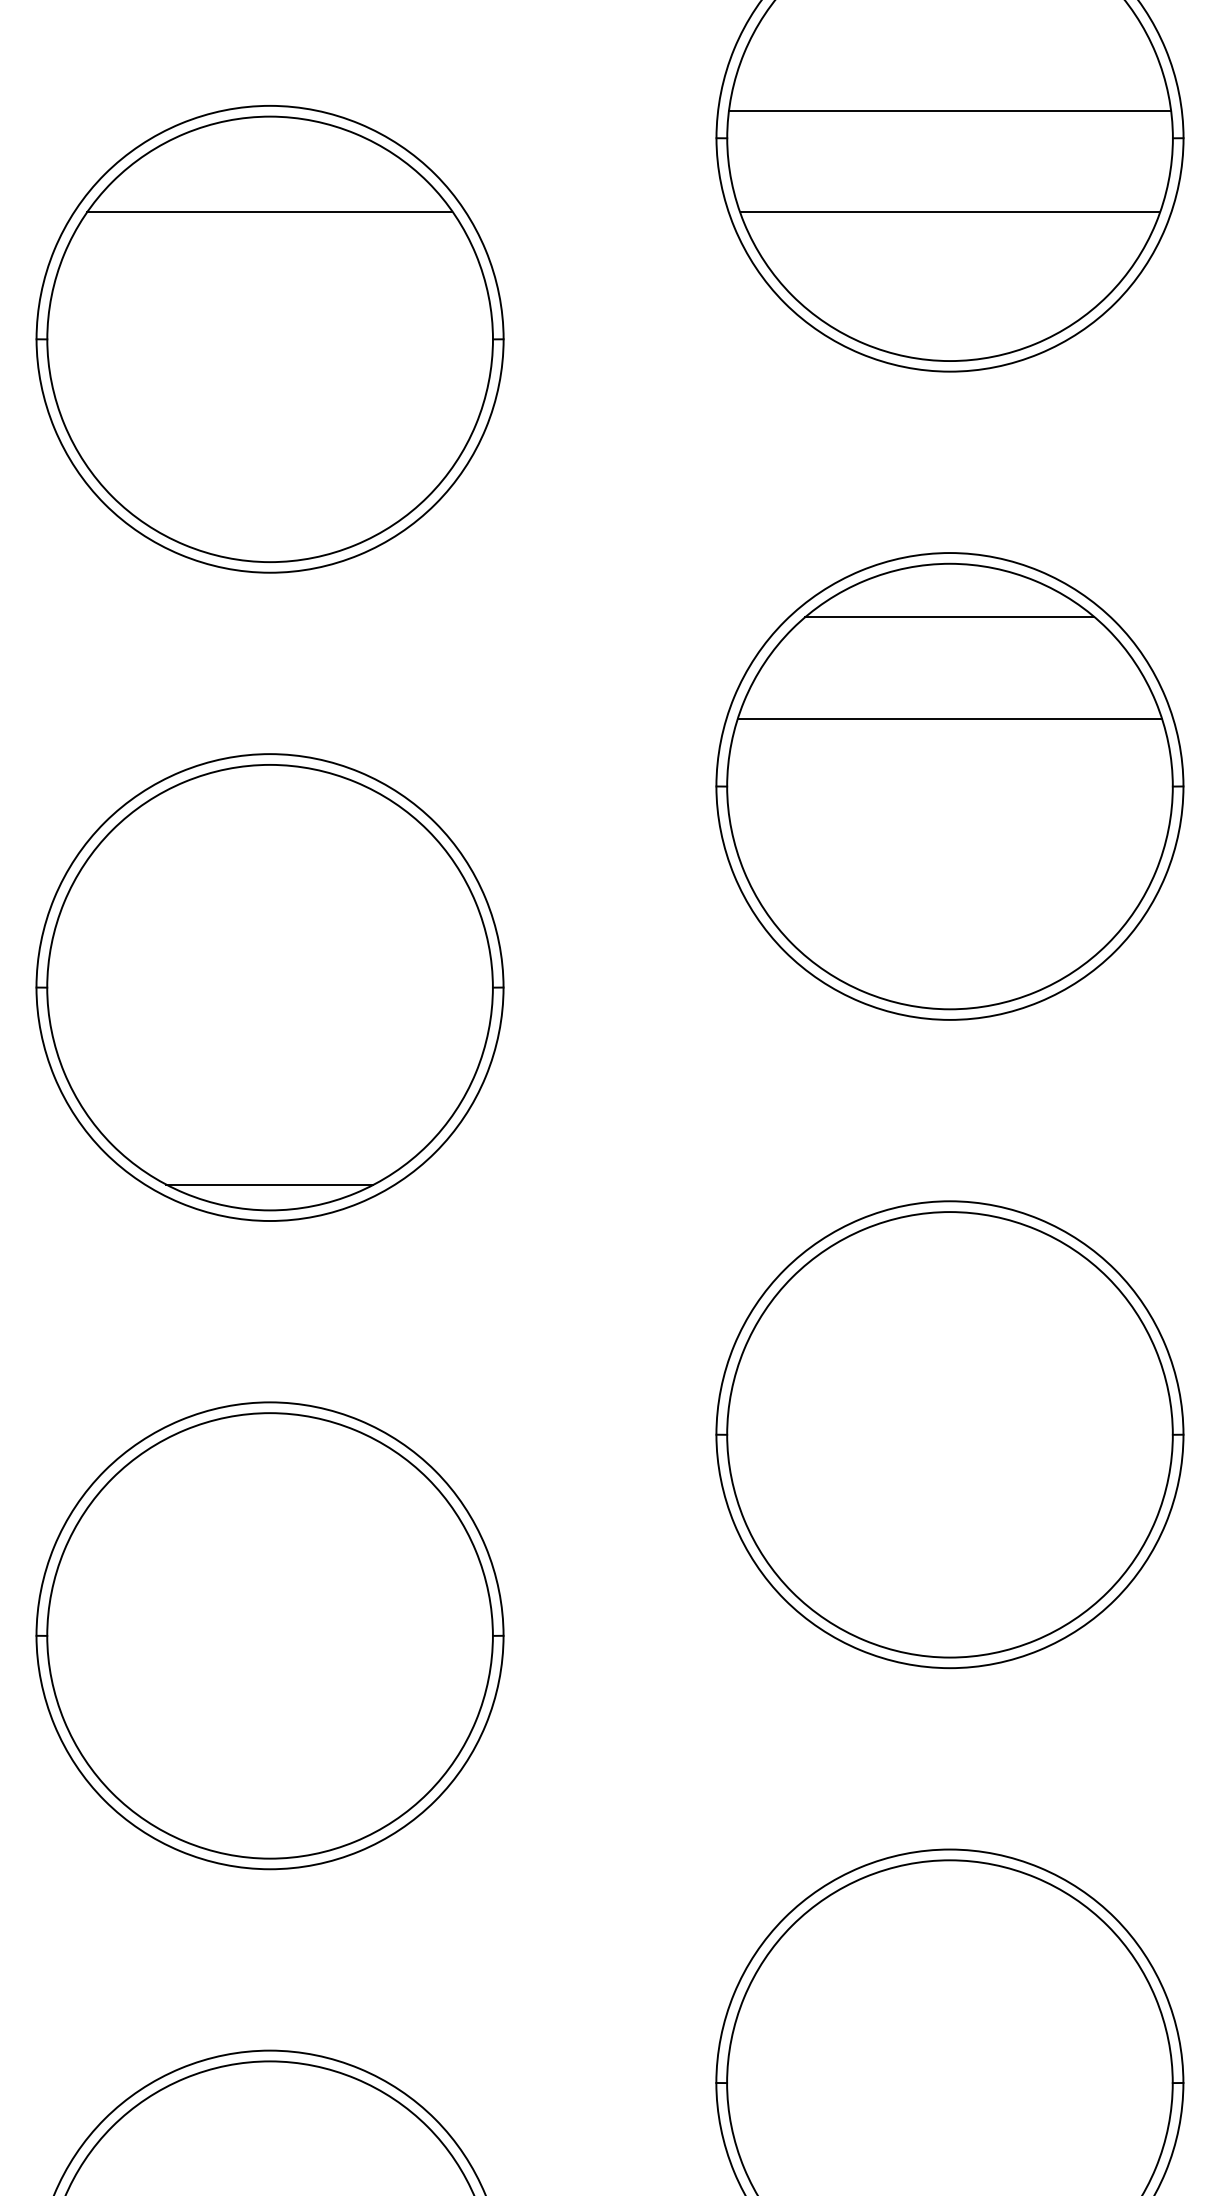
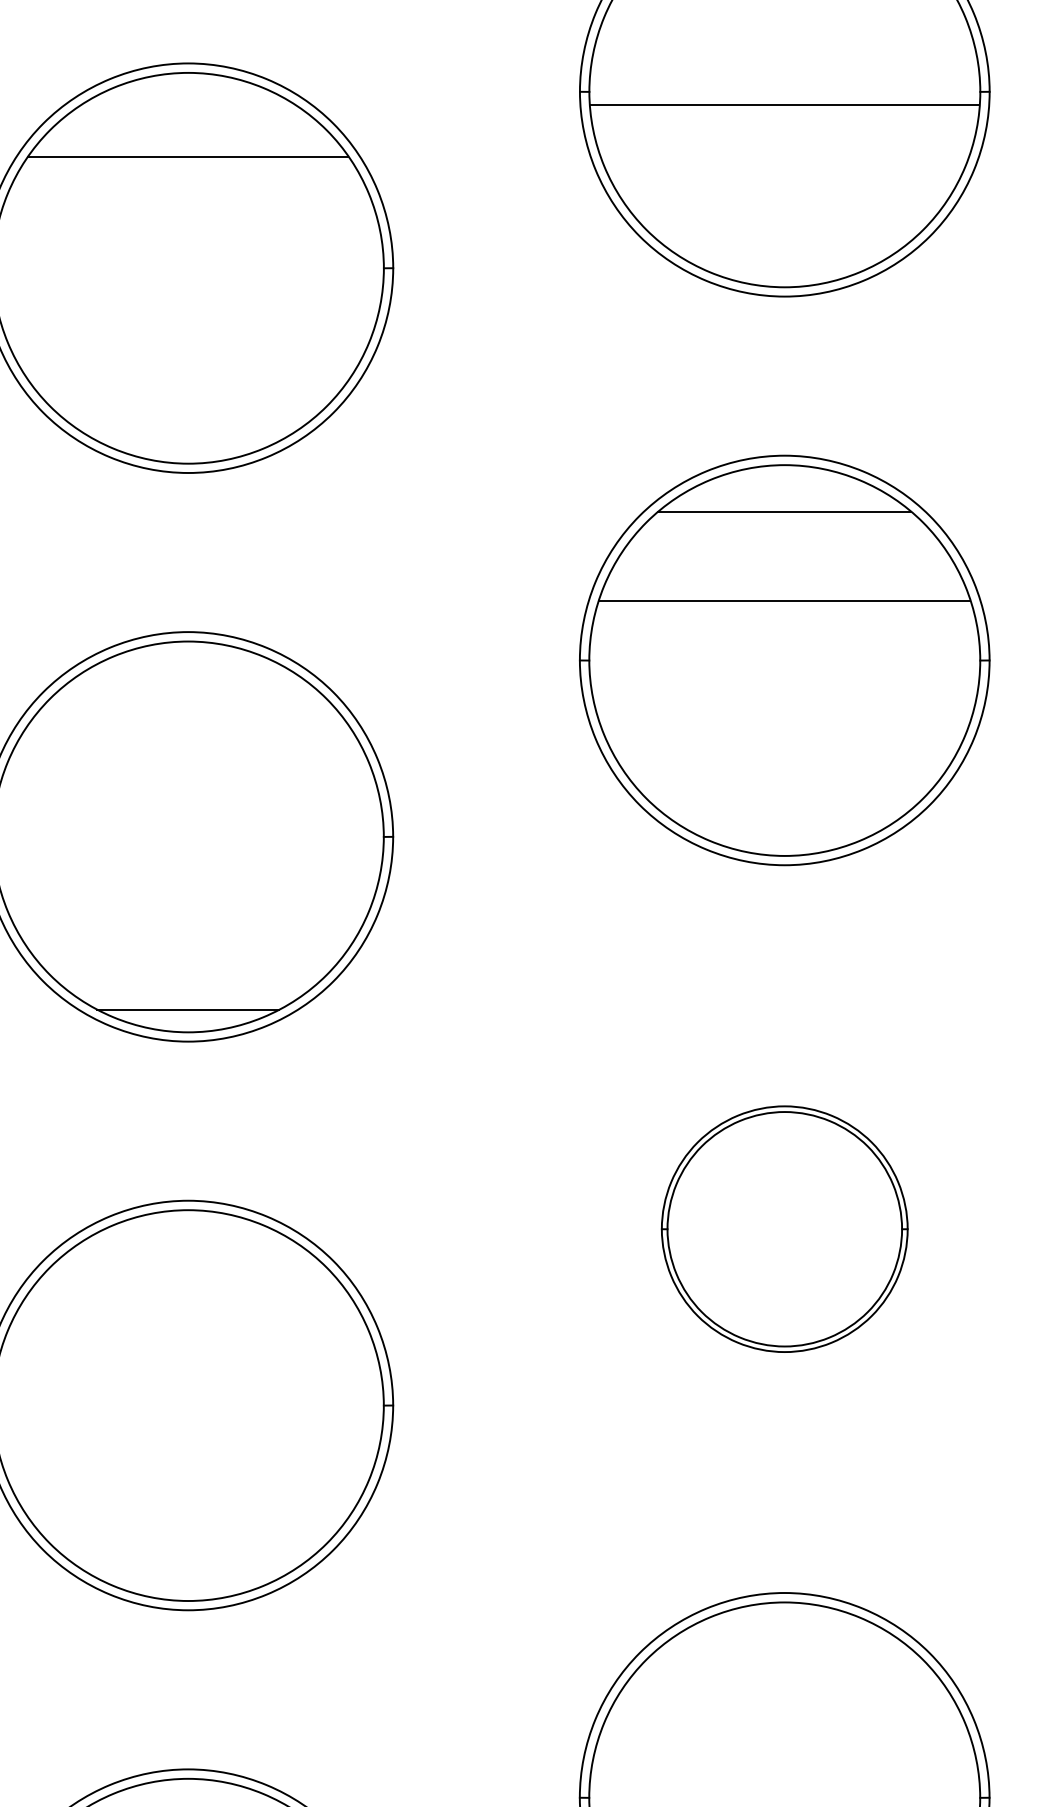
line: (949, 110) -> (784, 104), moved
line: (949, 212) -> (784, 156), removed
part: (949, 1434) -> (784, 1228), size x0.6

